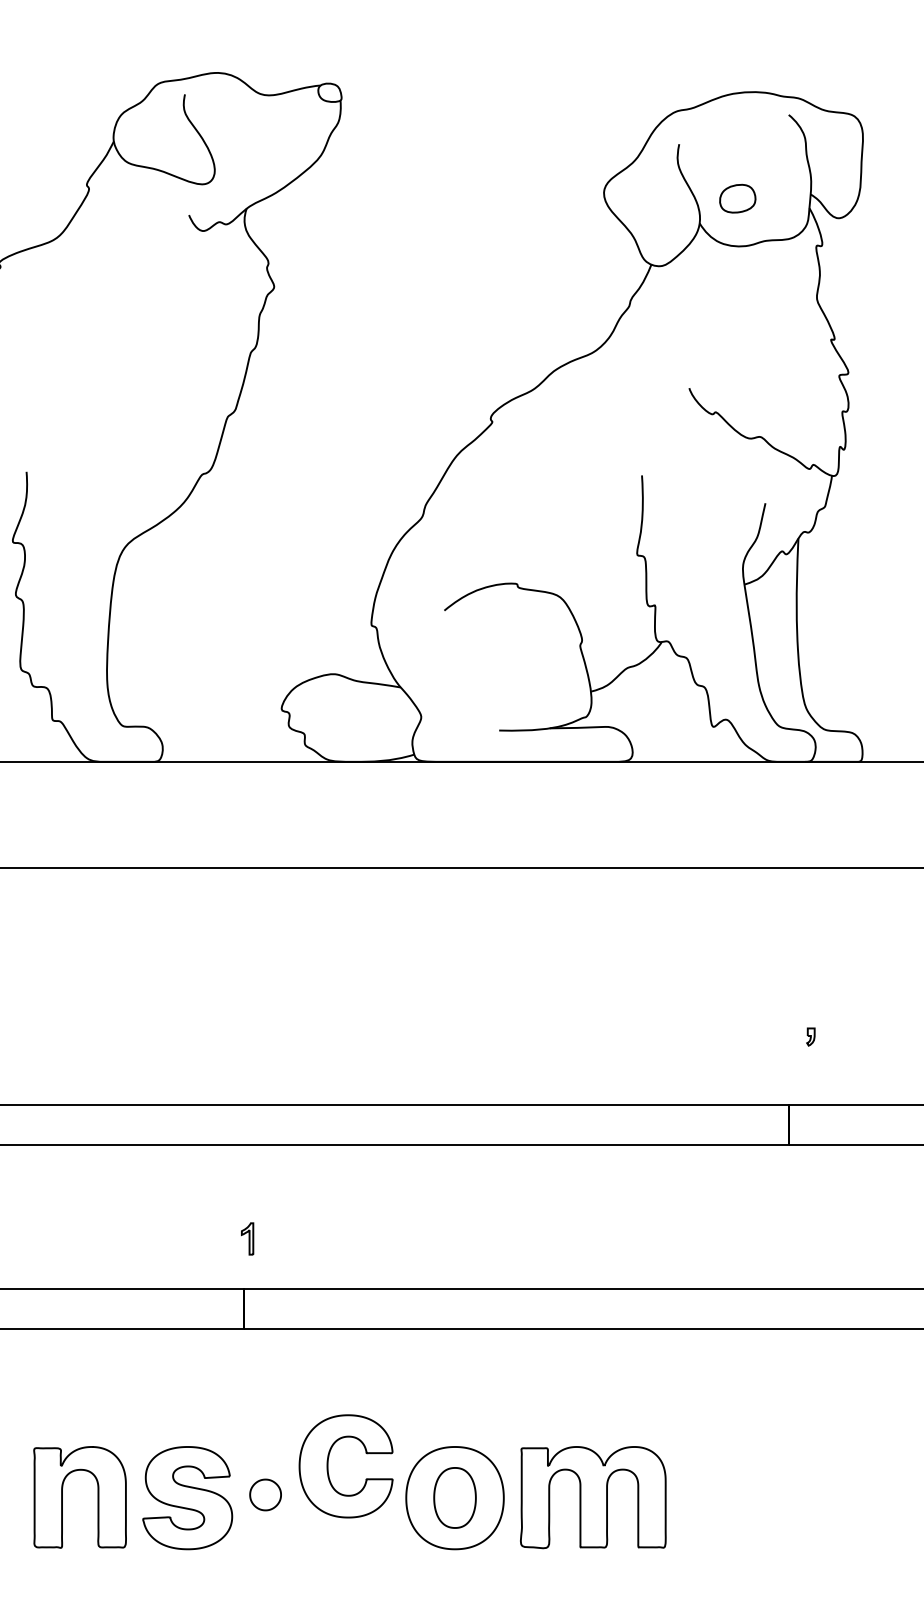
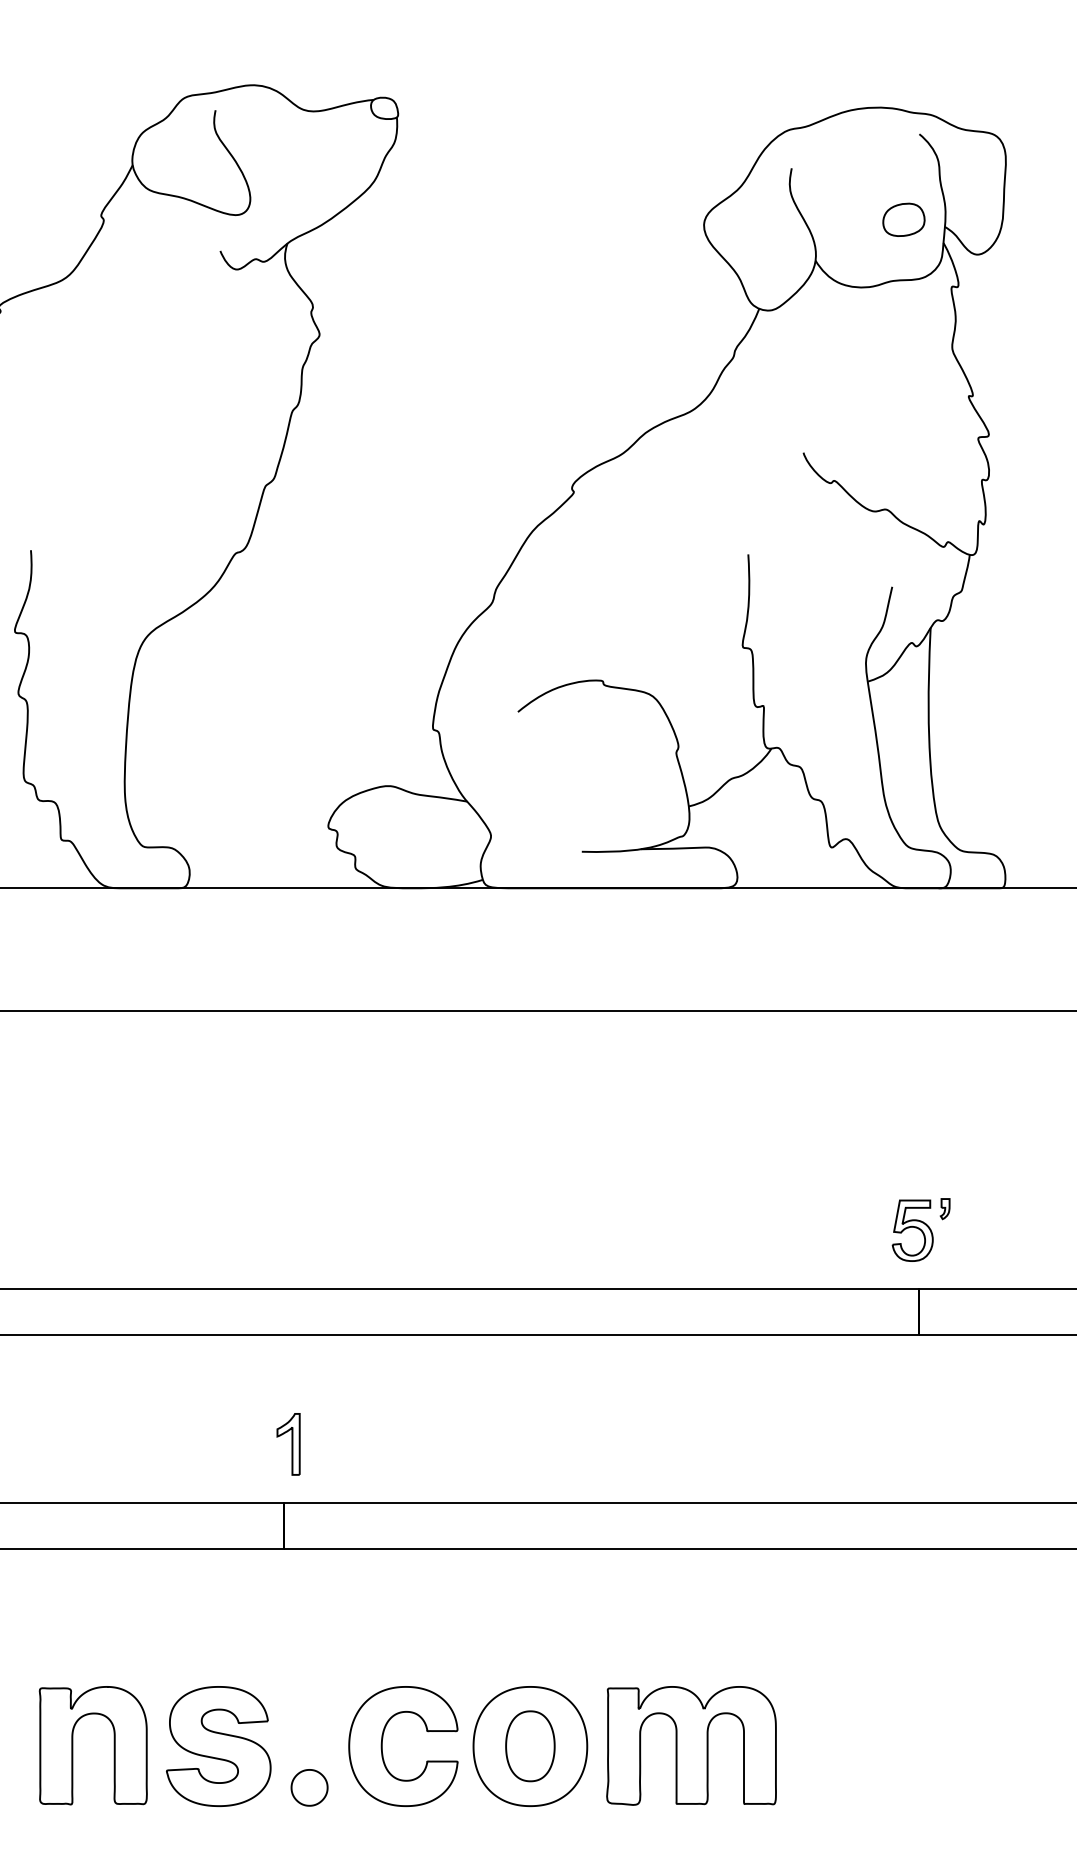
part: (737, 198) -> (903, 219), moved
part: (782, 1055) -> (912, 1230), added
part: (247, 1239) -> (288, 1444), size x1.67
part: (328, 1466) -> (382, 1746), moved
part: (265, 1494) -> (309, 1787), moved

